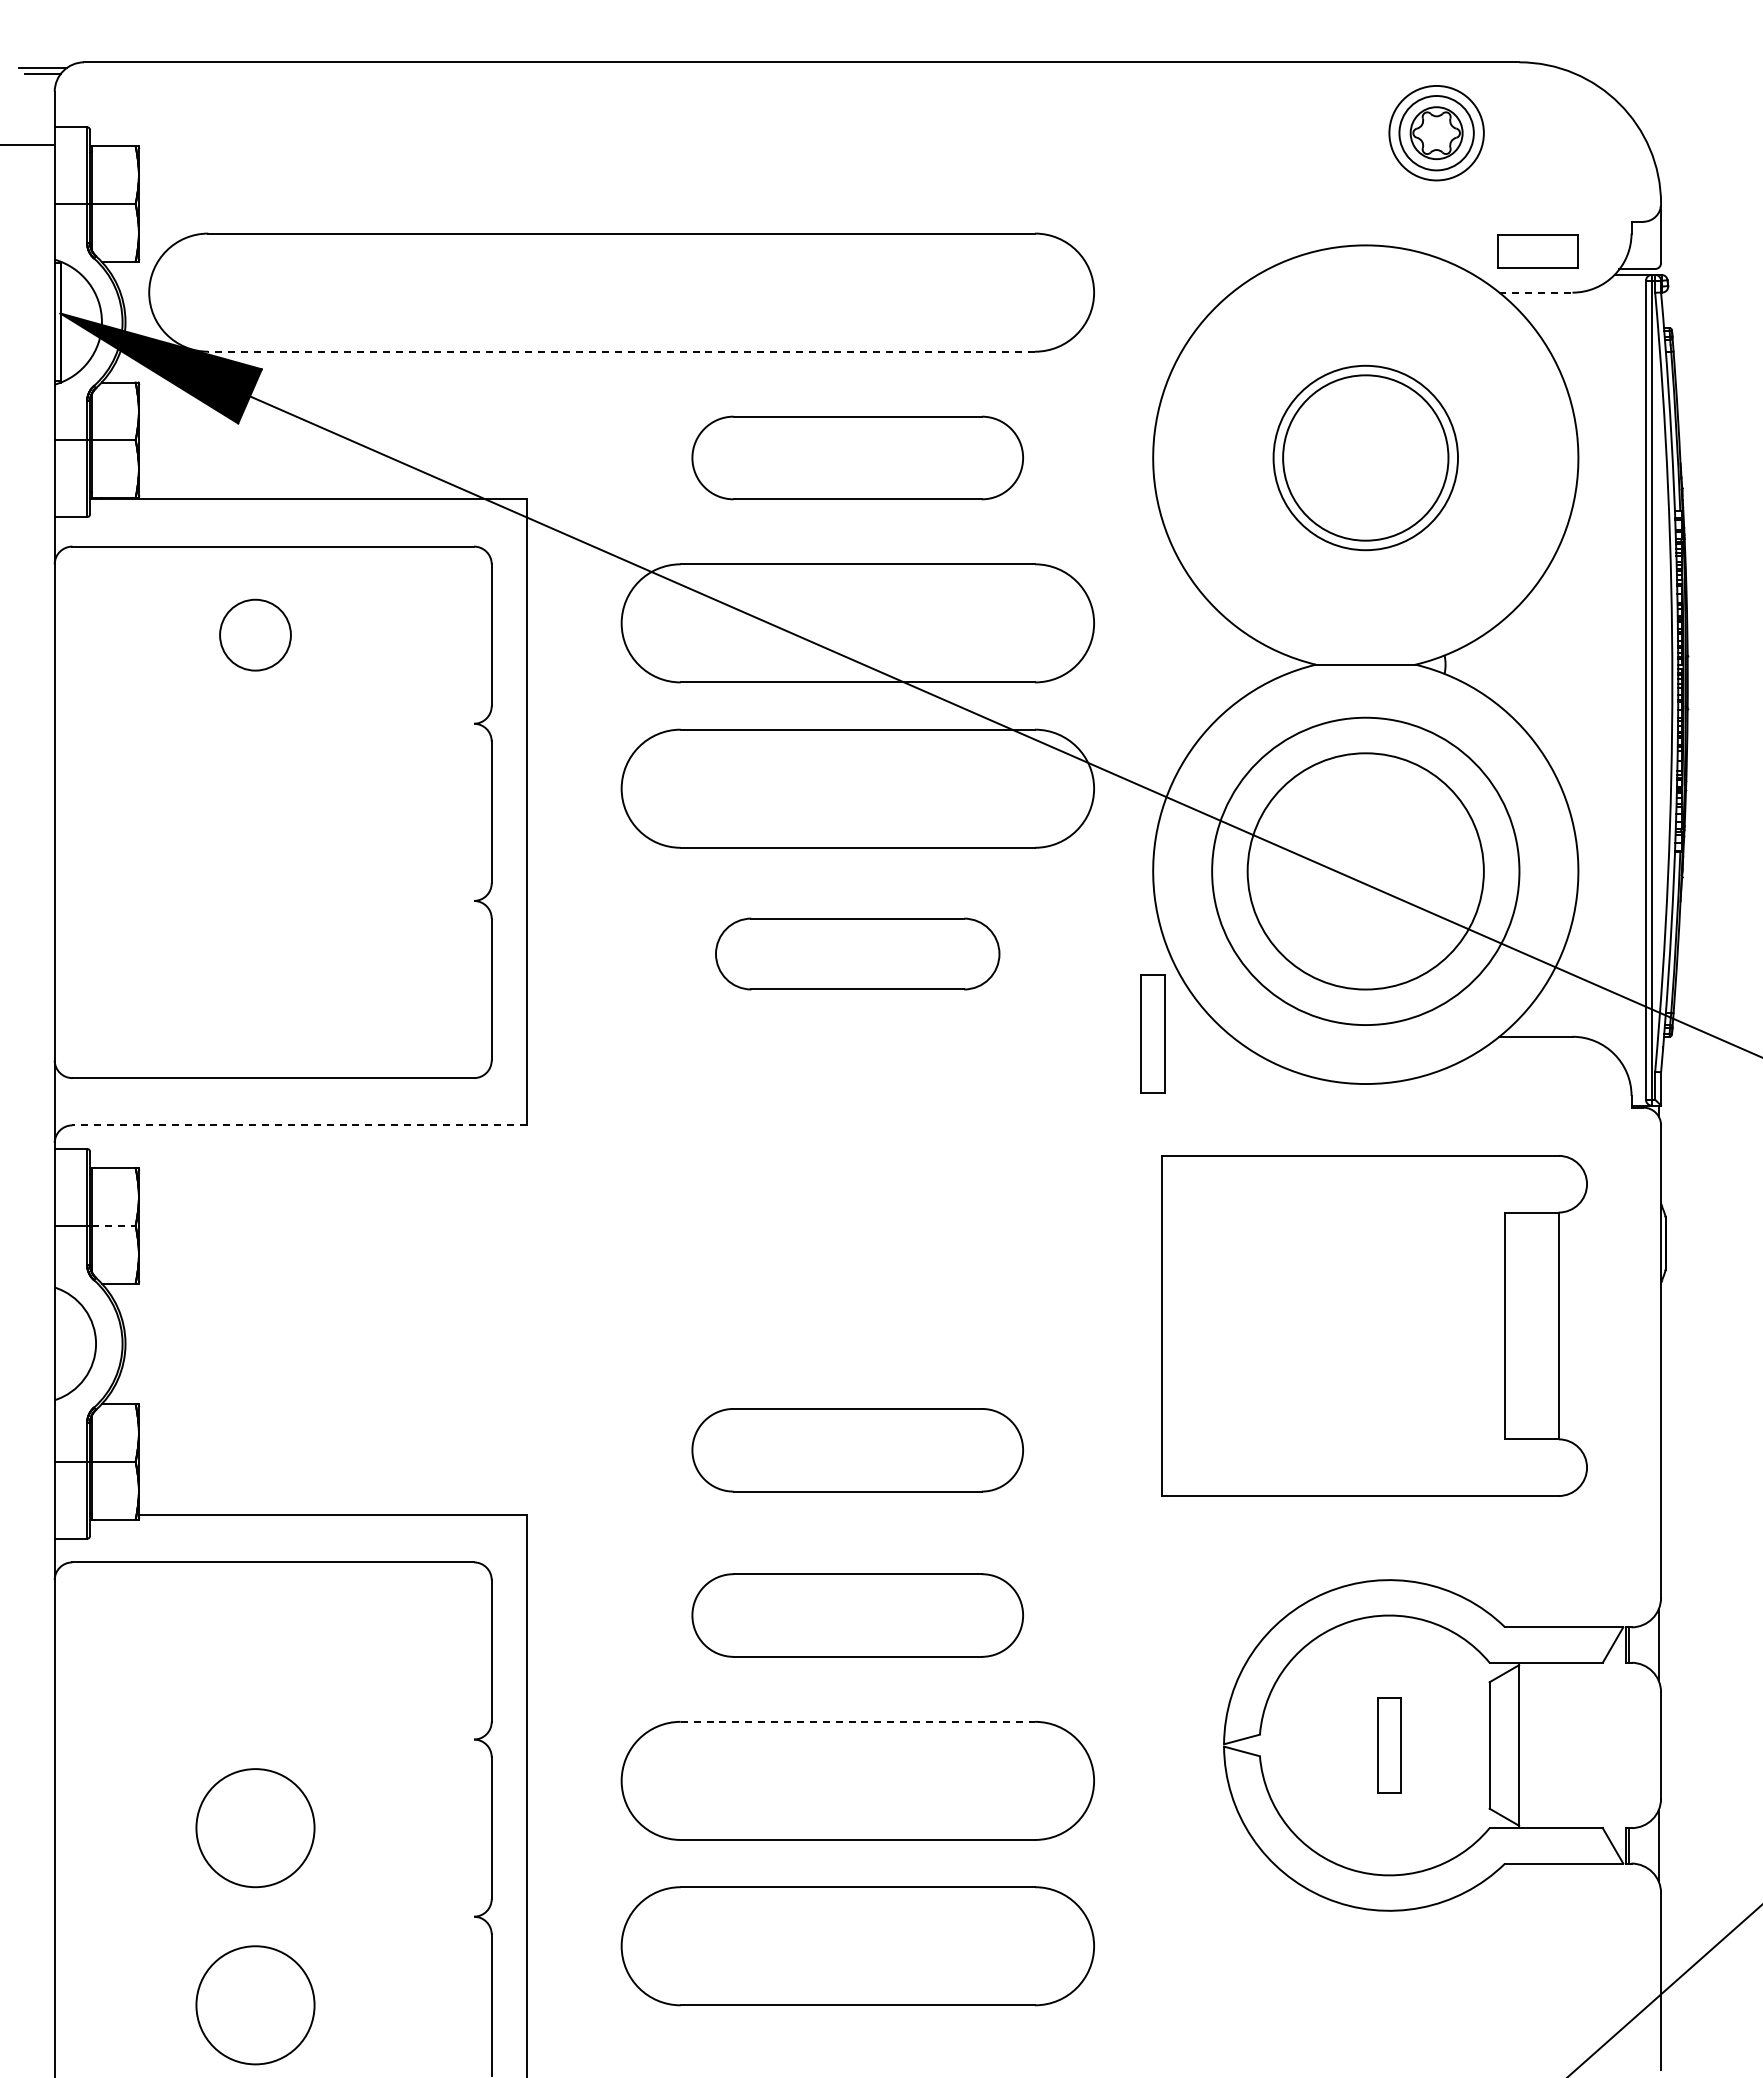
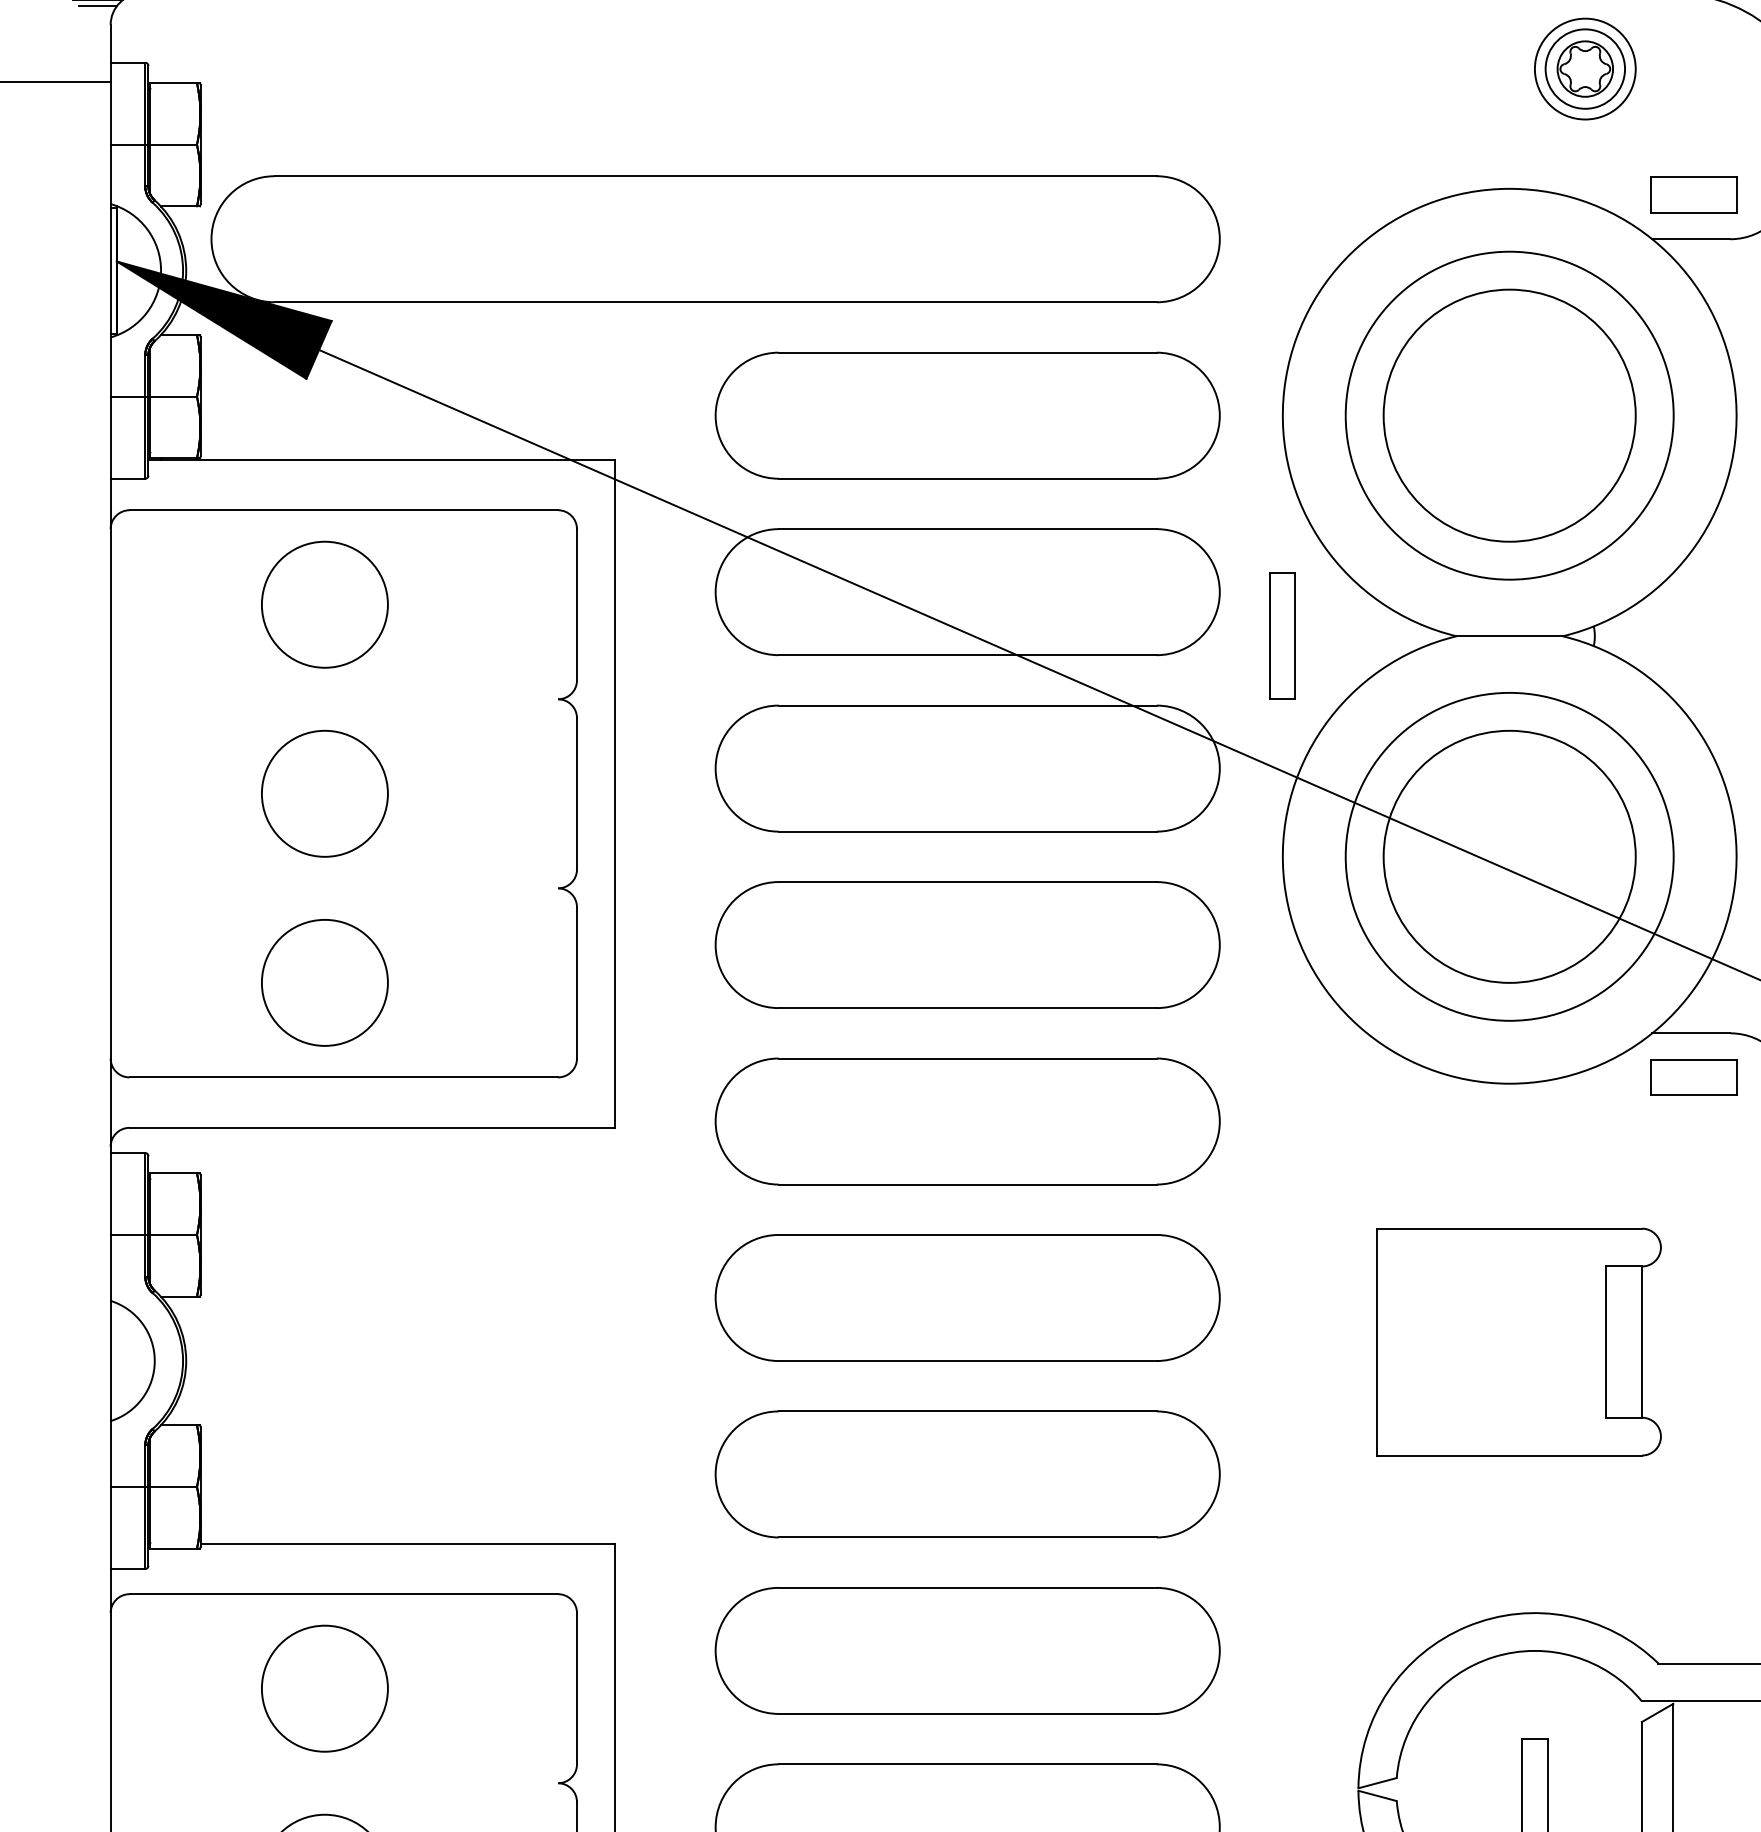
line: (1535, 292) -> (1690, 239), dashed -> solid
line: (621, 351) -> (715, 302), dashed -> solid
part: (857, 457) -> (967, 415), size x1.43
circle: (1365, 457) -> (1509, 415), size x1.43
circle: (1365, 457) -> (1509, 415), size x1.67
circle: (255, 635) -> (324, 605), size x1.67
circle: (255, 812) -> (324, 793), added
part: (857, 953) -> (967, 944), size x1.67
circle: (255, 989) -> (324, 982), added
part: (1152, 1033) -> (1282, 636), moved
part: (1537, 1078) -> (1692, 1077), added
part: (857, 1119) -> (967, 1121), added
line: (299, 1125) -> (371, 1127), dashed -> solid
line: (113, 1225) -> (173, 1234), dashed -> solid
part: (857, 1284) -> (967, 1297), added
part: (1374, 1326) -> (1518, 1342), size x0.62
part: (857, 1450) -> (967, 1474), size x1.43
part: (857, 1615) -> (967, 1650), size x1.43
circle: (255, 1650) -> (324, 1688), added
line: (858, 1721) -> (968, 1763), dashed -> solid

